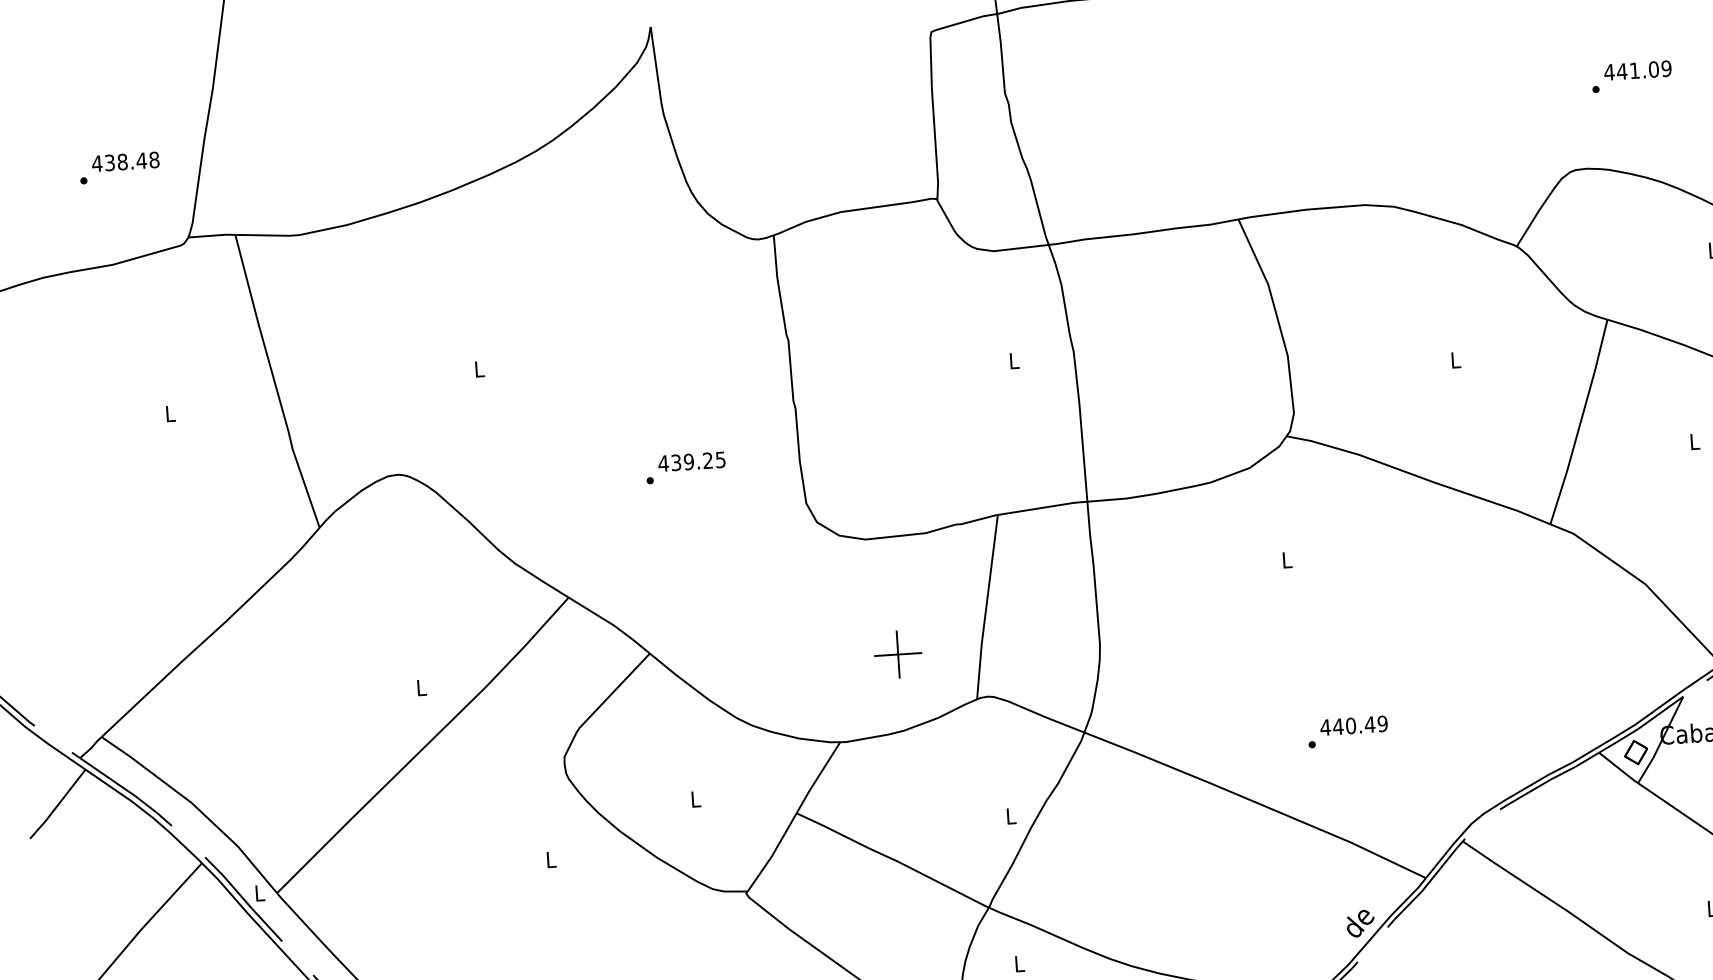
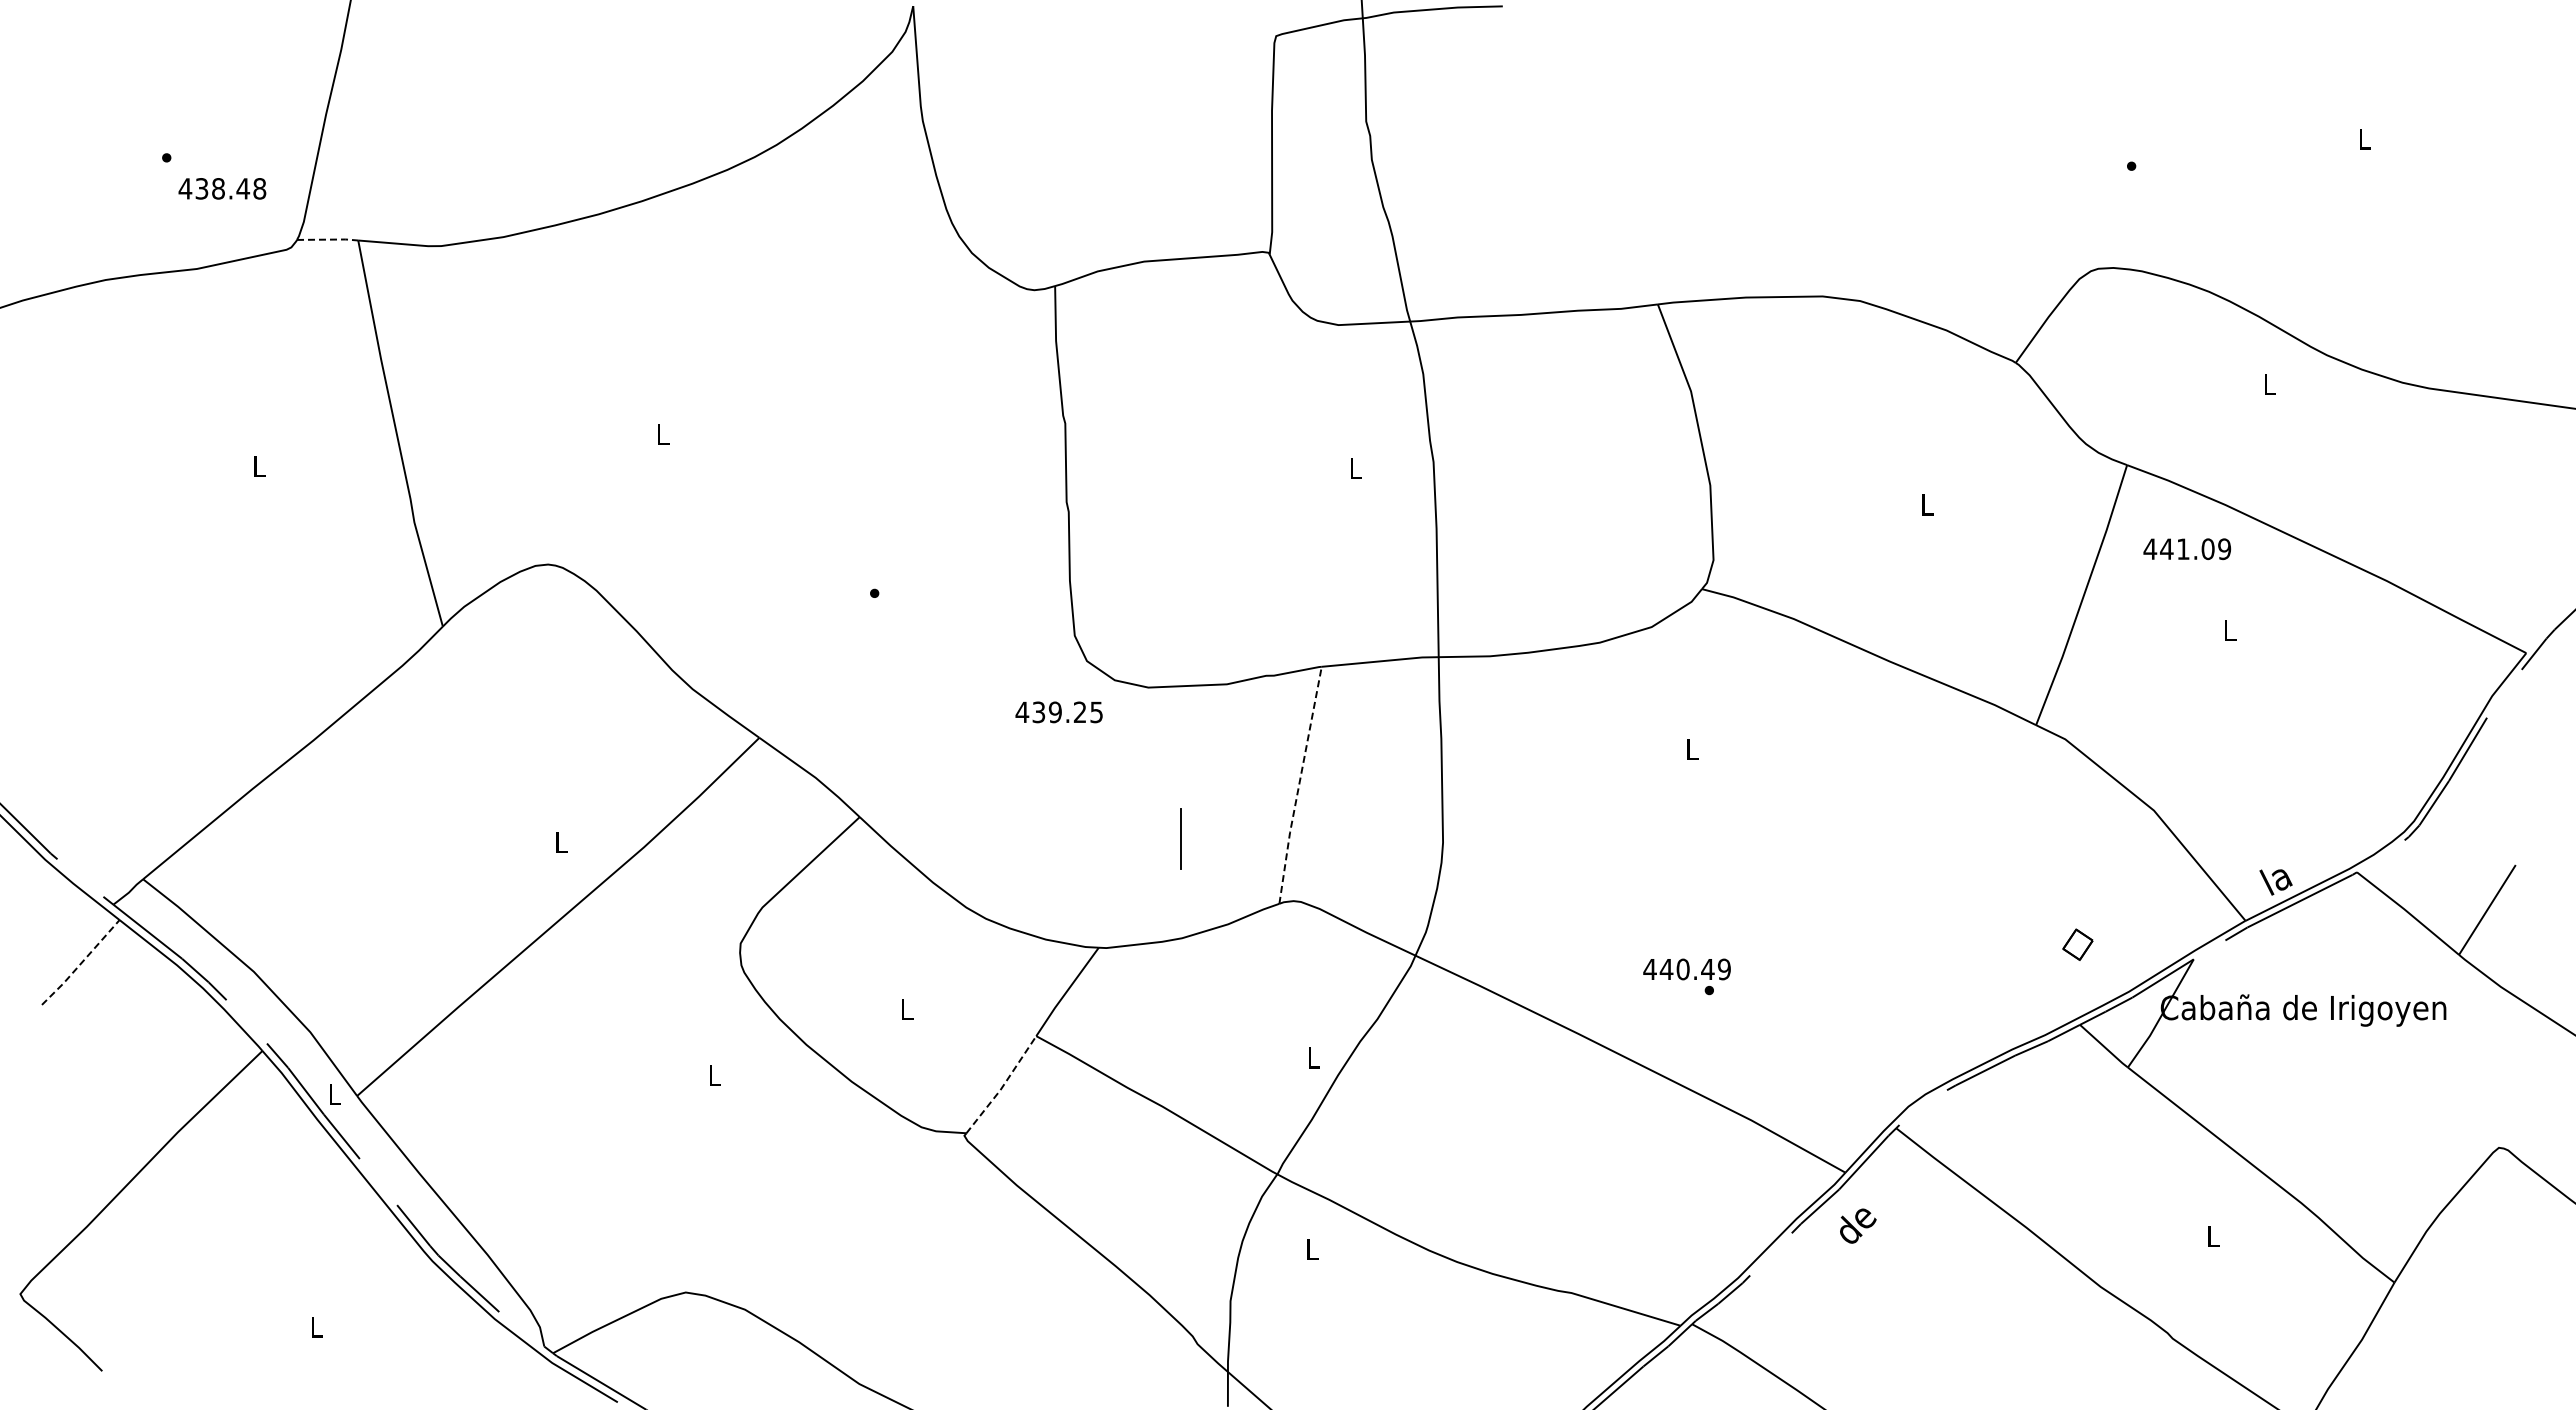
text: (1638, 70) -> (2187, 549), moved
text: (125, 161) -> (222, 188), moved
line: (212, 235) -> (328, 239), solid -> dashed
text: (691, 461) -> (1058, 712), moved
line: (986, 606) -> (1299, 784), solid -> dashed
line: (897, 654) -> (1180, 839), removed
text: (1353, 725) -> (1686, 969), moved
part: (1635, 752) -> (2077, 944), moved
line: (58, 804) -> (81, 963), solid -> dashed
line: (773, 853) -> (1002, 1086), solid -> dashed
text: (1360, 923) -> (1858, 1225), moved

